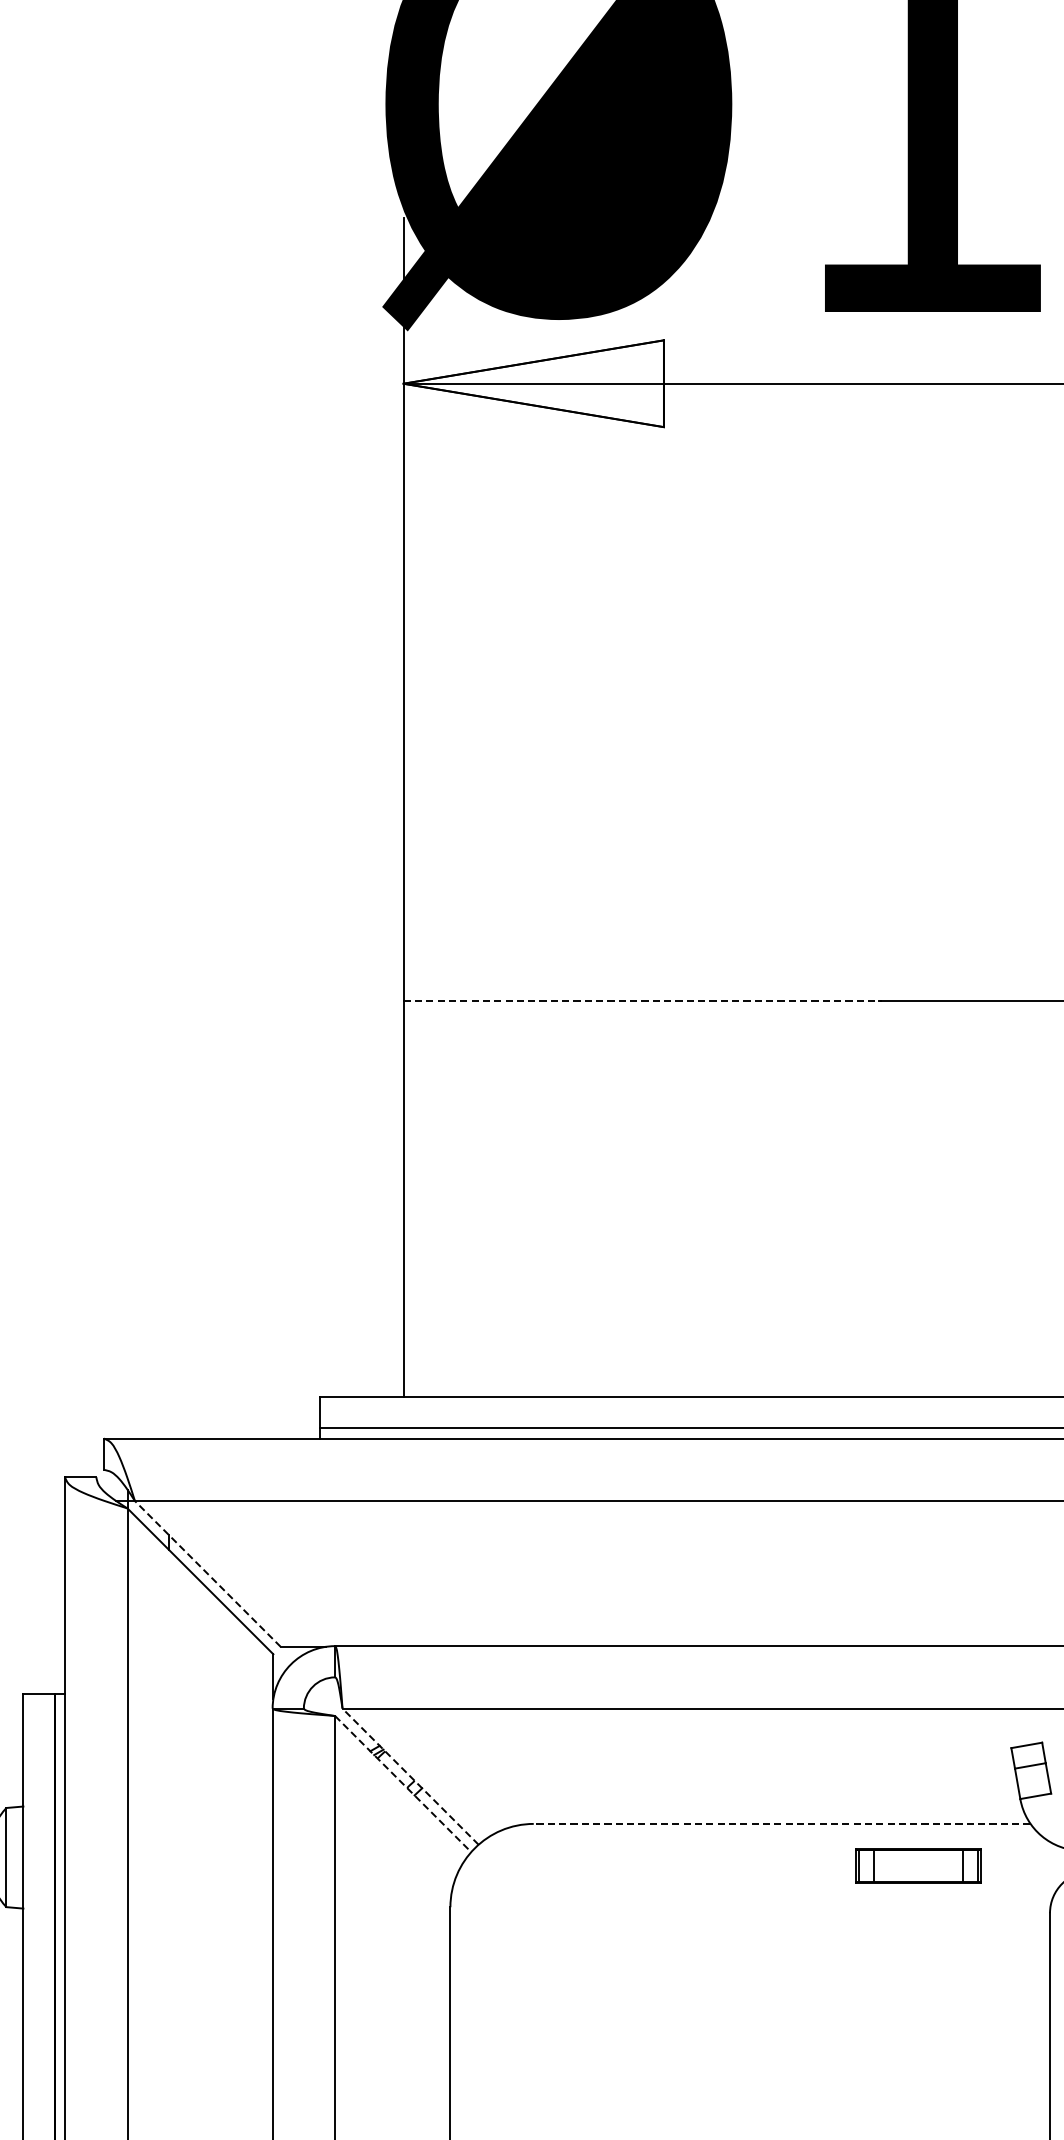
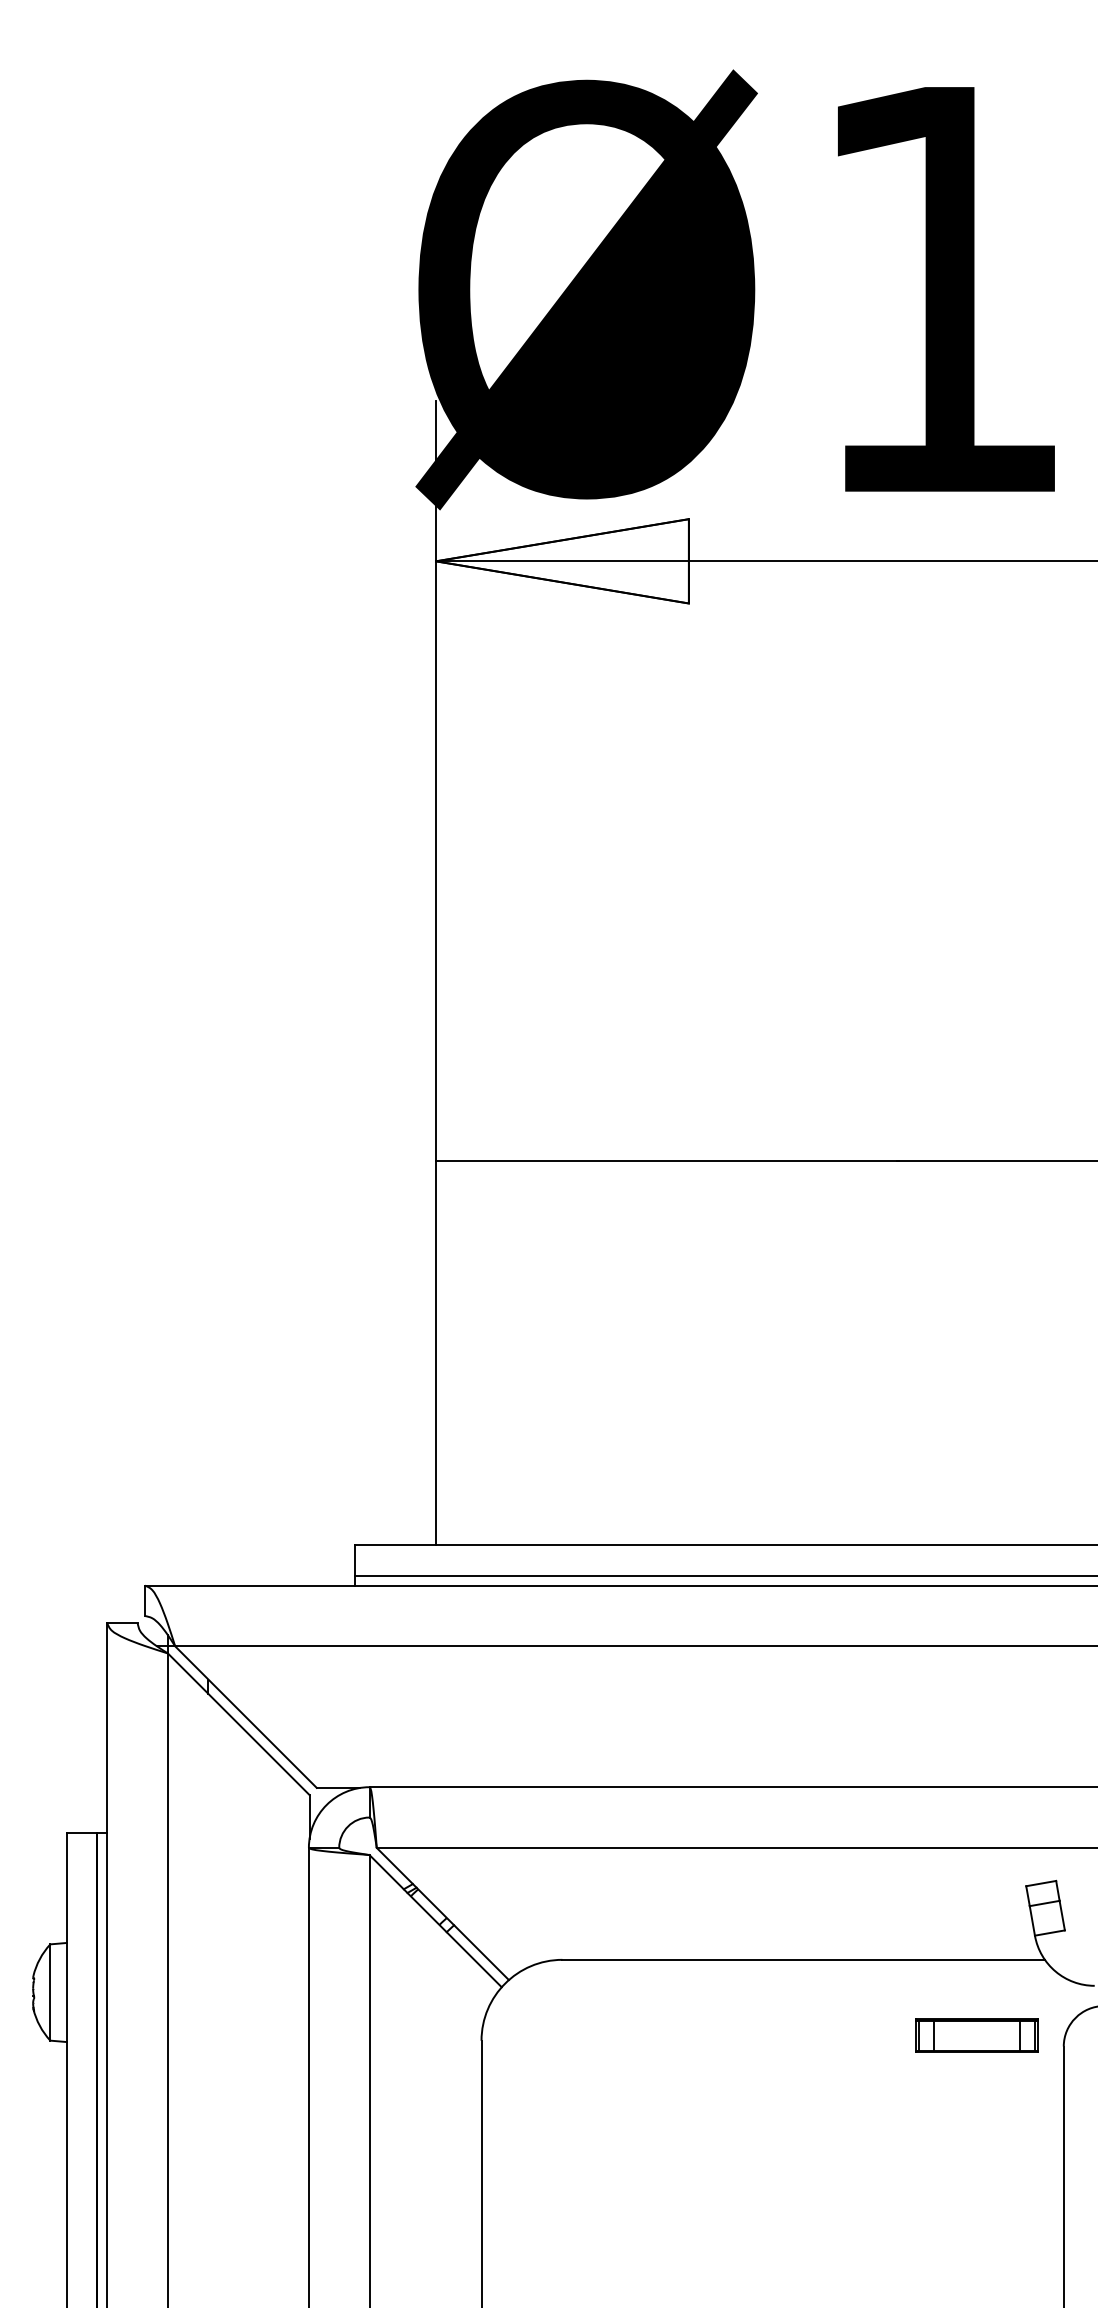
line: (640, 1000) -> (666, 1160), dashed -> solid
line: (207, 1573) -> (245, 1716), dashed -> solid
line: (410, 1776) -> (442, 1913), dashed -> solid
line: (404, 1784) -> (436, 1921), dashed -> solid
line: (781, 1823) -> (803, 1959), dashed -> solid
part: (917, 1865) -> (976, 2035), moved

